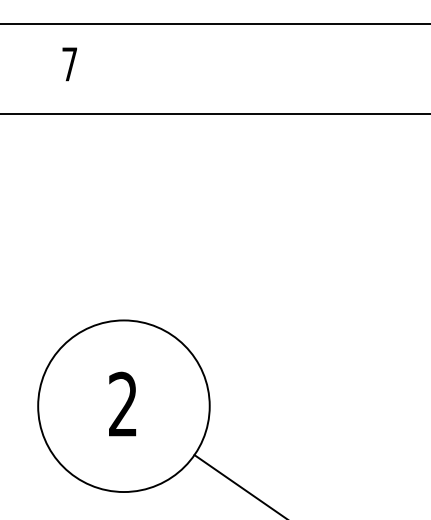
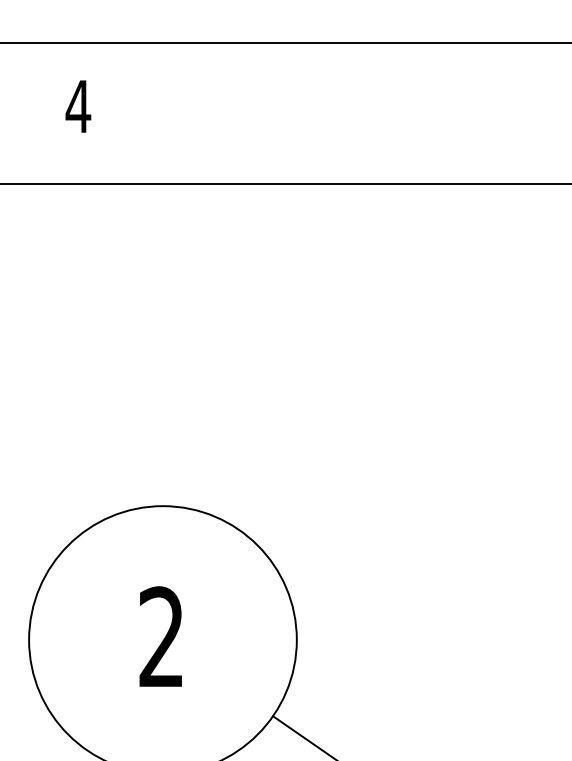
text: (69, 64) -> (77, 106), 7 -> 4

